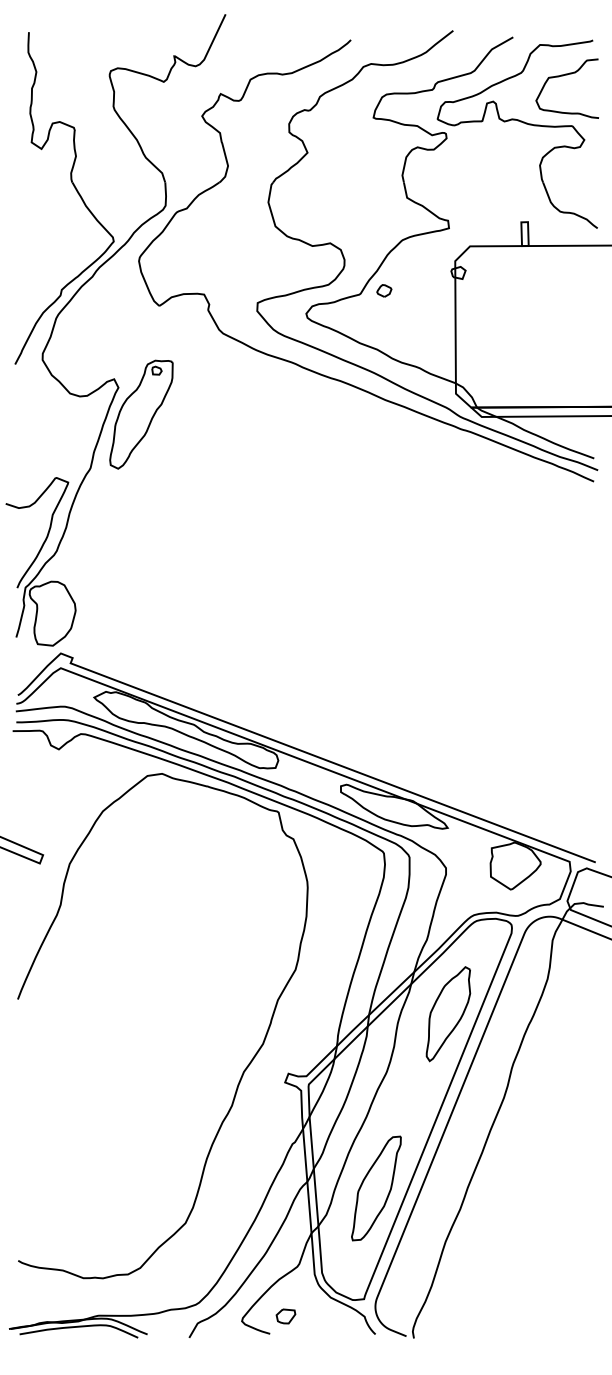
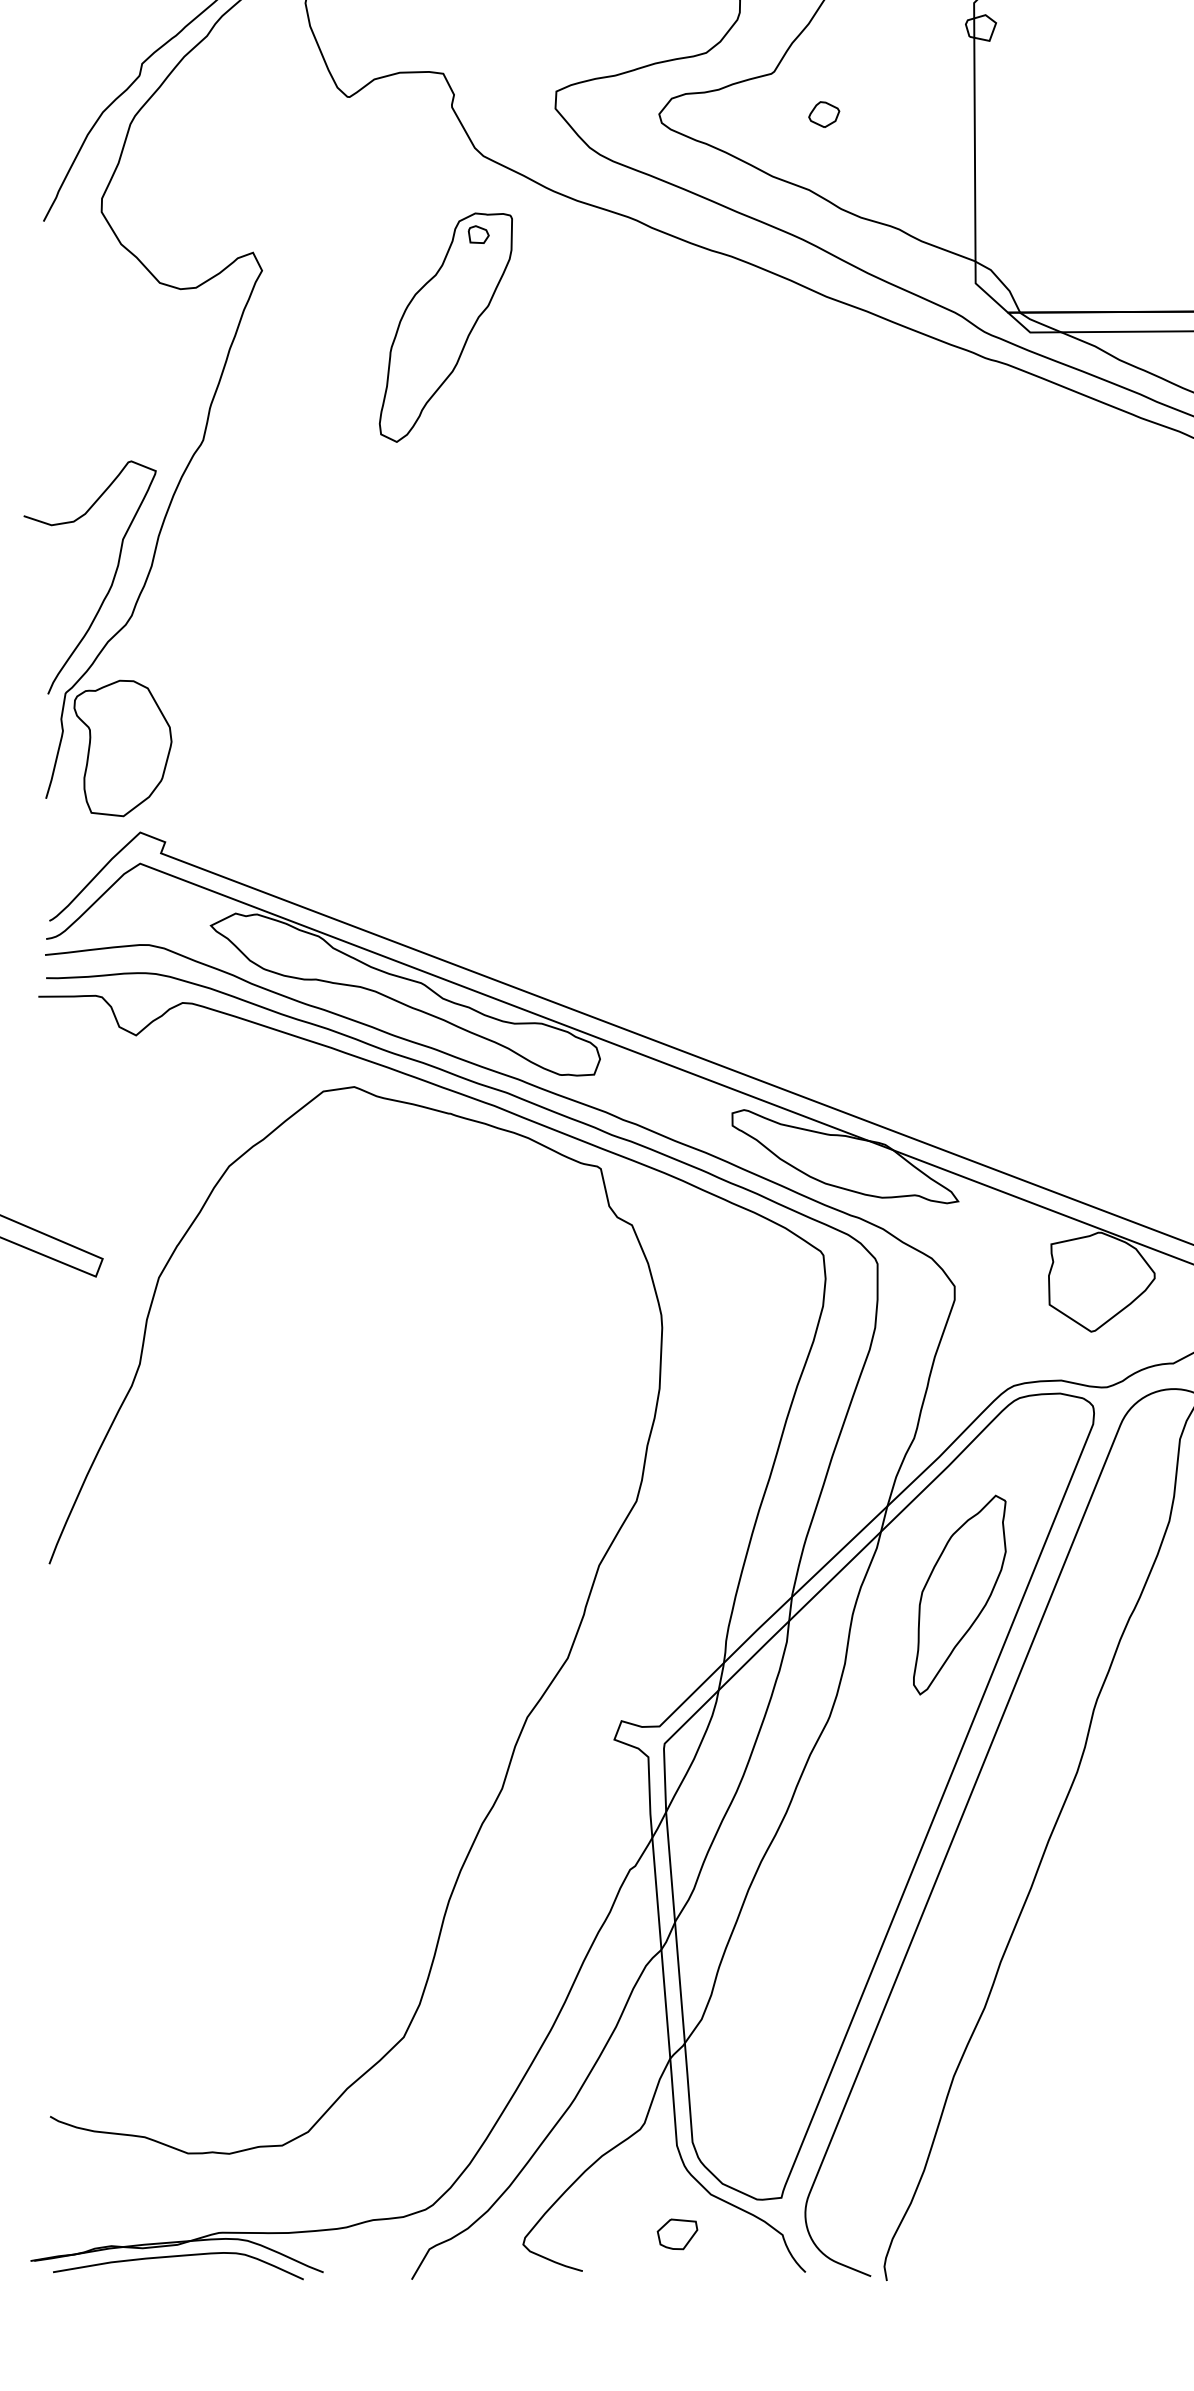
part: (384, 290) -> (824, 113), moved
part: (141, 414) -> (446, 327), moved
part: (376, 1188) -> (807, 1963), removed
part: (285, 1316) -> (676, 2234), moved

